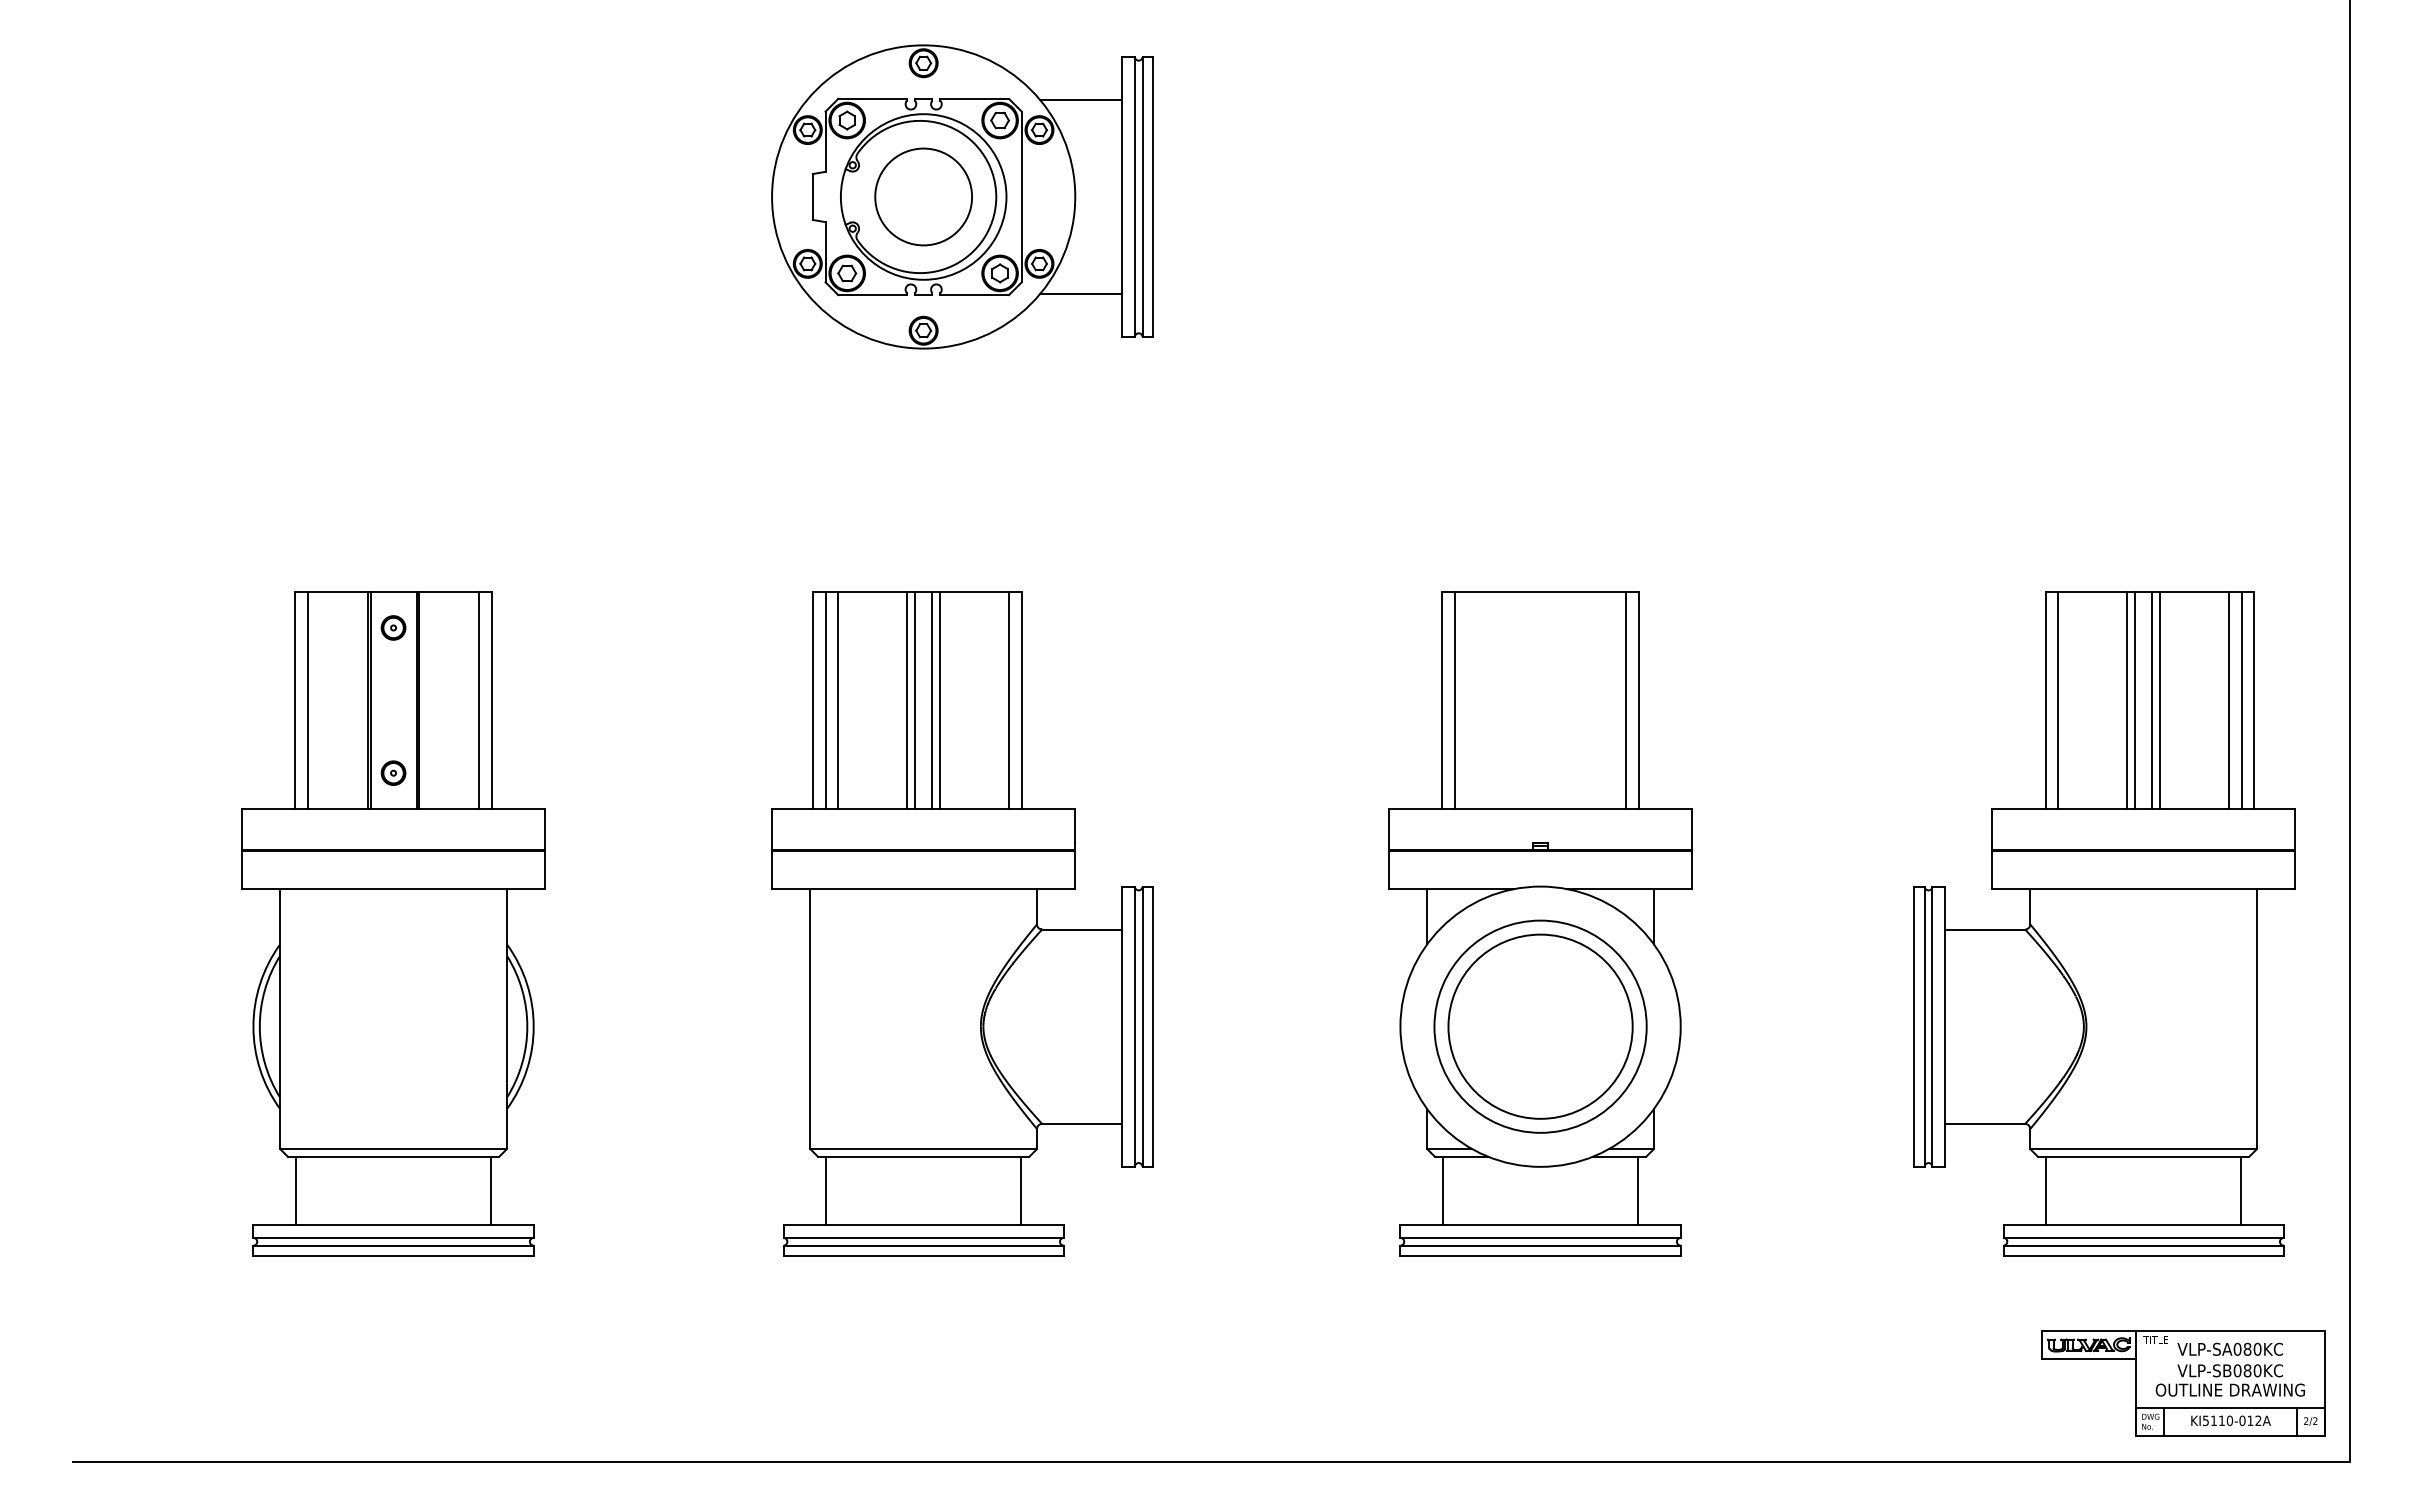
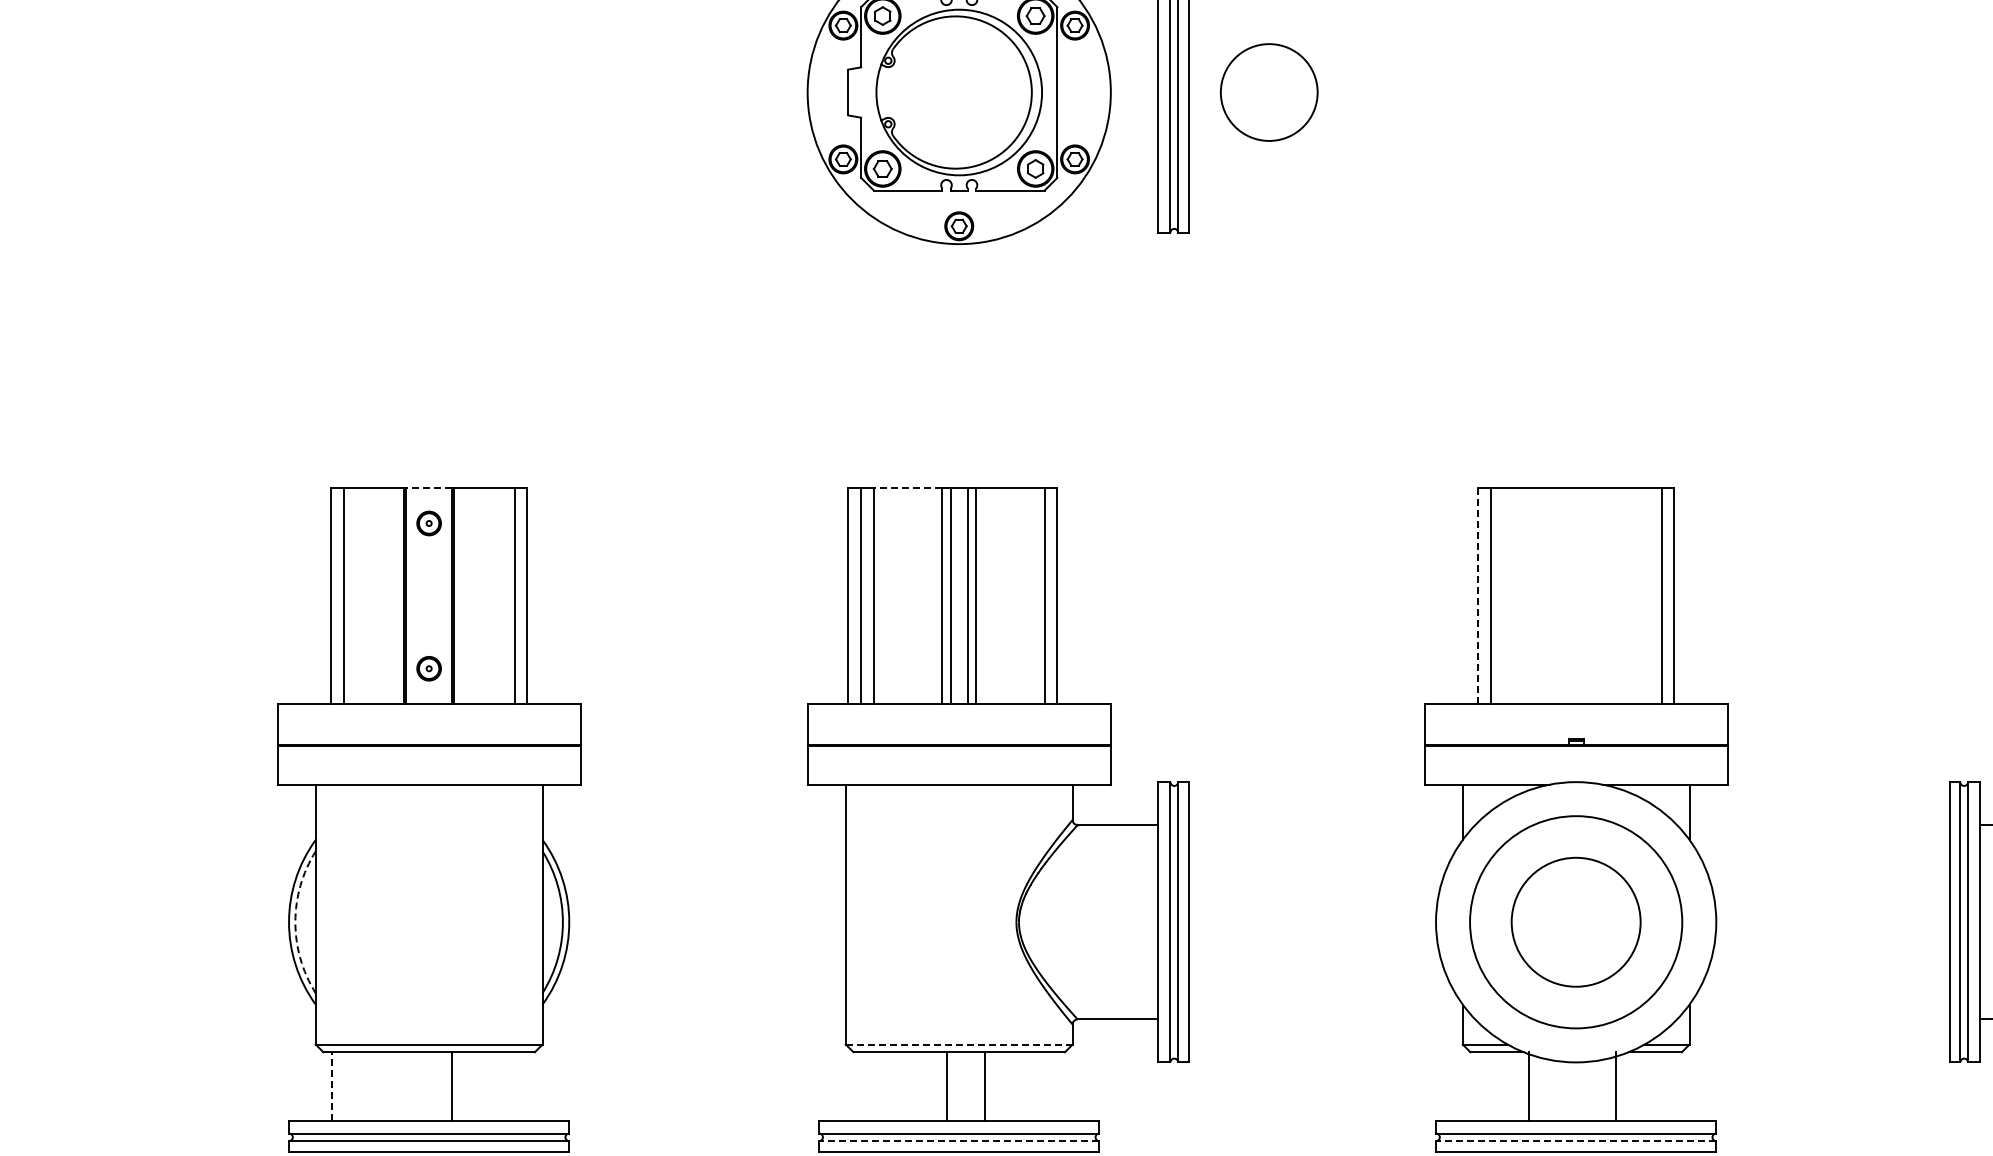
circle: (923, 196) -> (1269, 92), moved
line: (1081, 294) -> (1117, 190), removed
line: (393, 592) -> (429, 488), solid -> dashed
line: (872, 592) -> (908, 488), solid -> dashed
line: (1442, 700) -> (1478, 596), solid -> dashed
arc: (259, 1026) -> (295, 922), solid -> dashed
circle: (1540, 1026) -> (1576, 922), size x0.7
line: (923, 1149) -> (959, 1045), solid -> dashed
line: (296, 1190) -> (332, 1086), solid -> dashed
line: (490, 1190) -> (452, 1086), moved
line: (826, 1190) -> (947, 1086), moved
line: (1020, 1190) -> (985, 1086), moved
line: (1443, 1190) -> (1529, 1086), moved
line: (1637, 1190) -> (1616, 1086), moved
line: (923, 1245) -> (959, 1141), solid -> dashed
line: (1540, 1245) -> (1576, 1141), solid -> dashed

